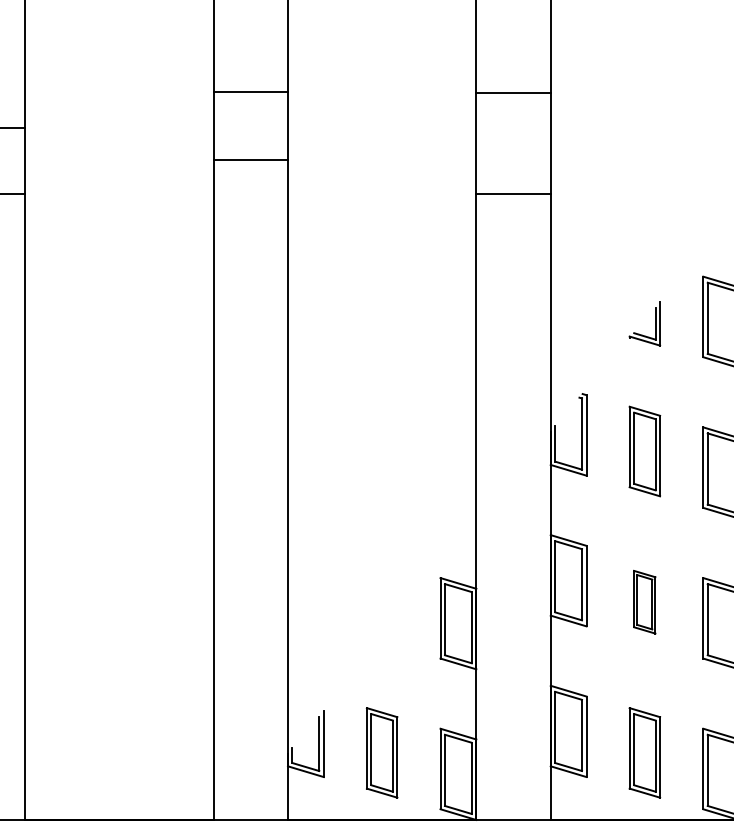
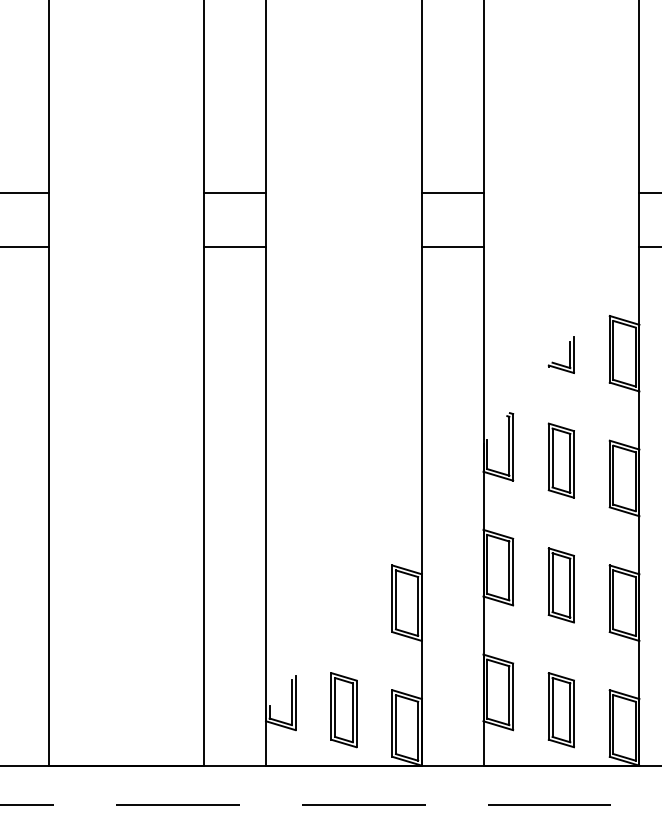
line: (249, 91) -> (234, 192), moved
line: (513, 92) -> (452, 192), moved
line: (249, 160) -> (234, 247), moved
part: (643, 602) -> (560, 585), size x1.43

